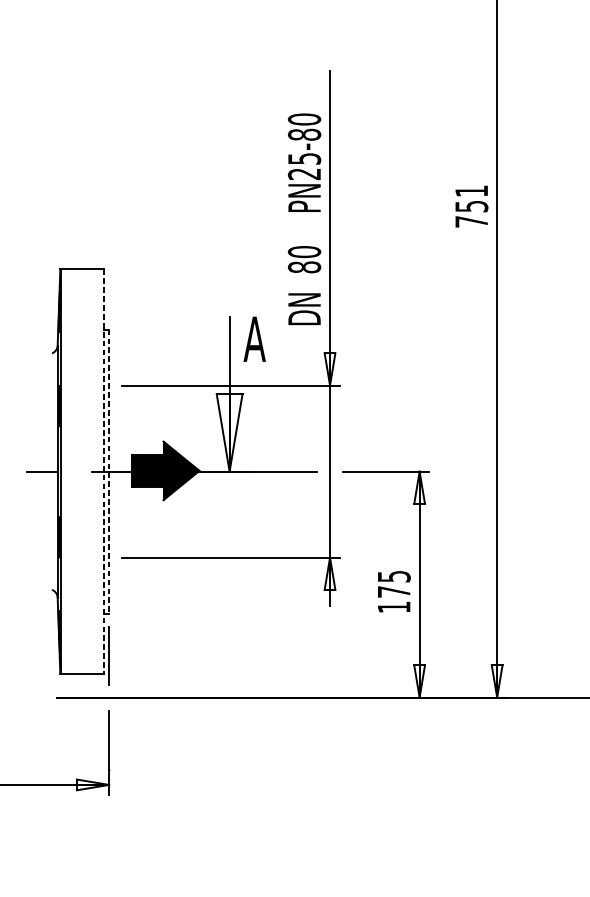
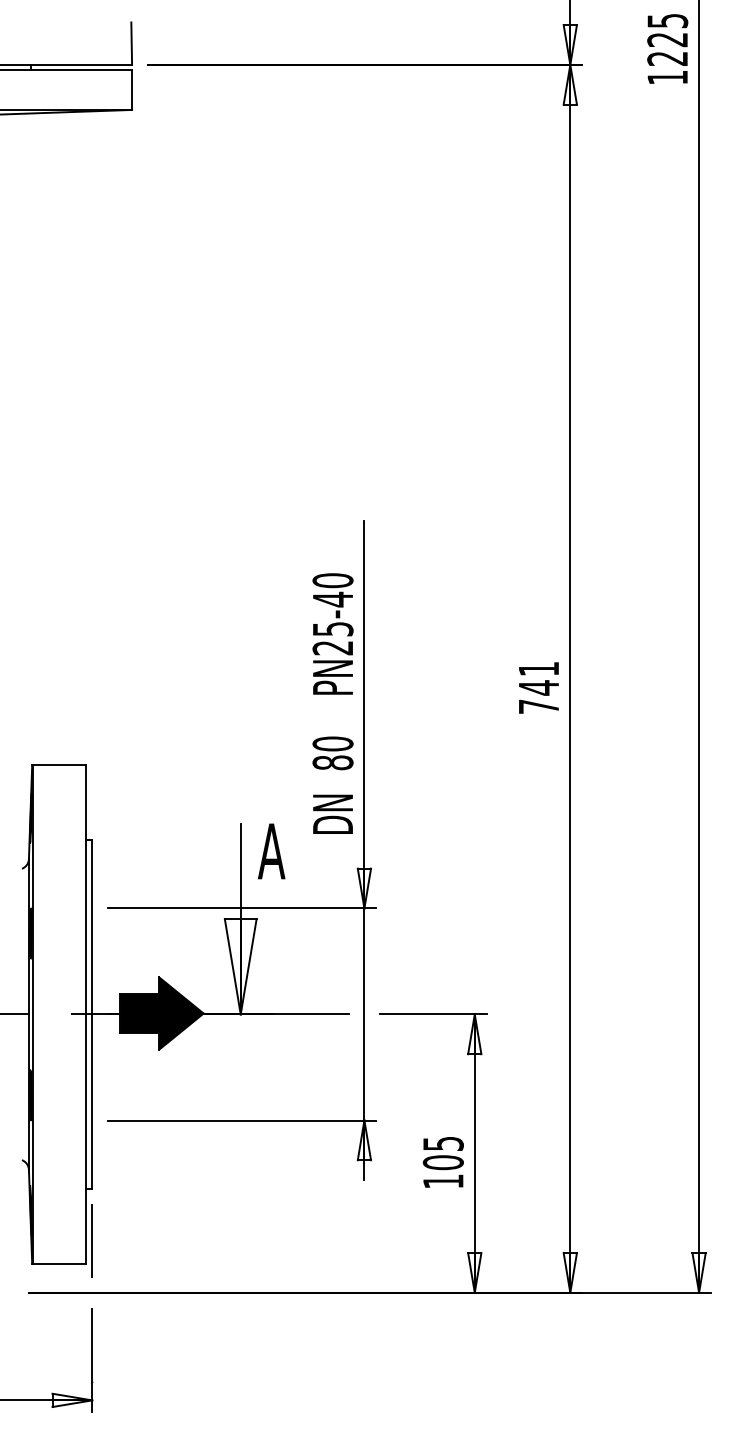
text: (304, 134) -> (332, 599), PN25-80 -> PN25-40
text: (472, 206) -> (539, 687), 751 -> 741
line: (103, 471) -> (85, 1014), dashed -> solid
line: (109, 471) -> (92, 1014), dashed -> solid
text: (393, 591) -> (442, 1162), 175 -> 105

